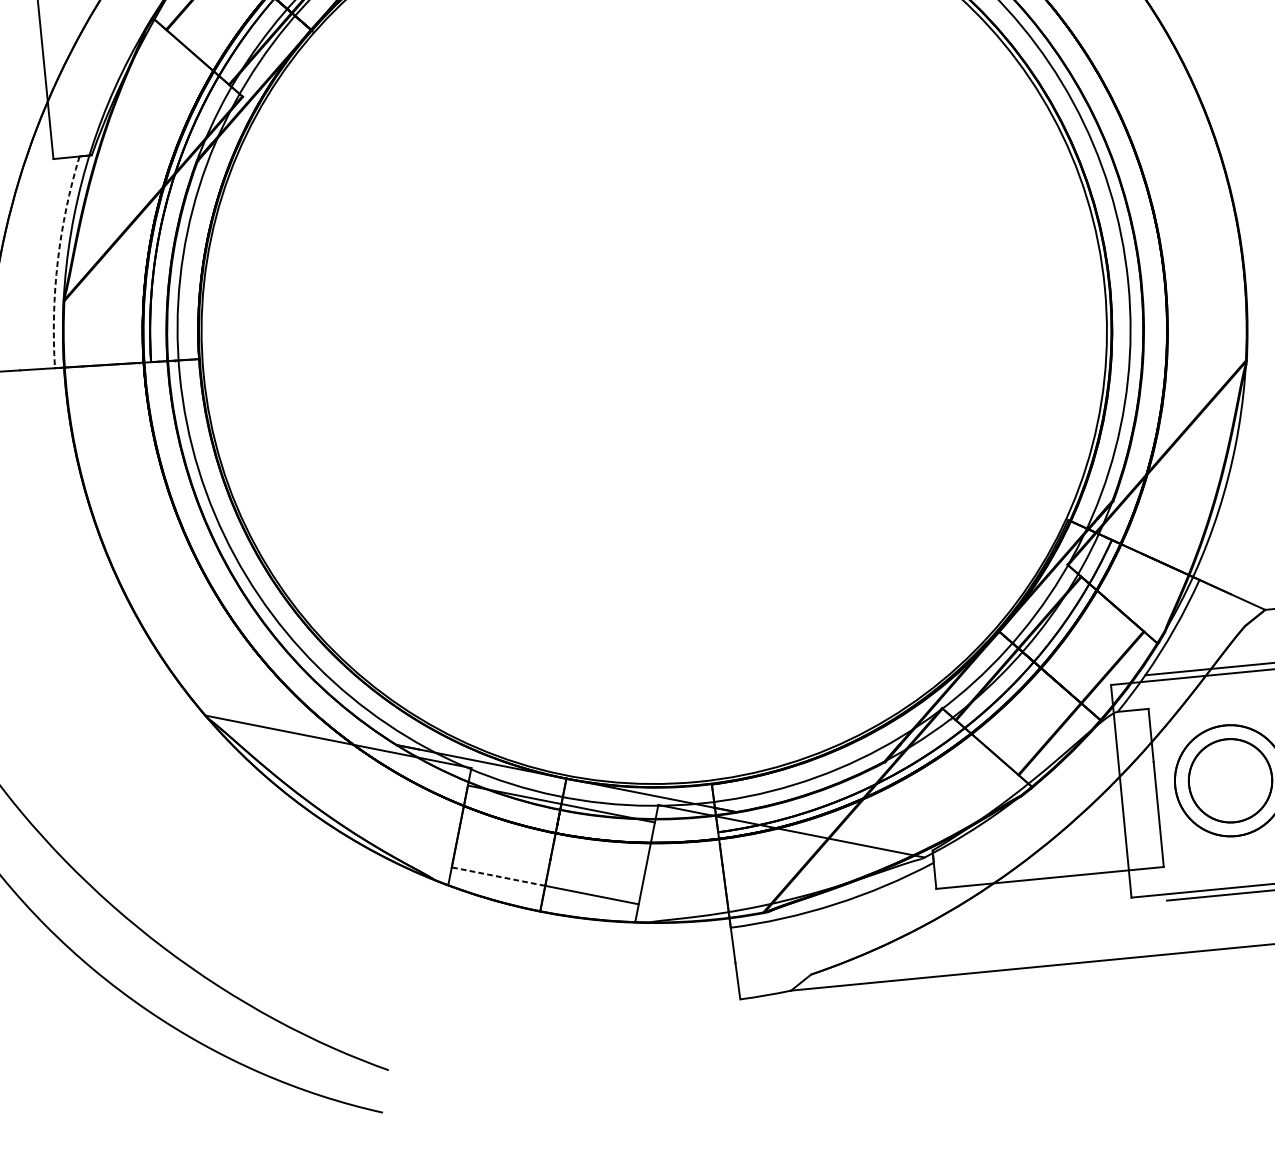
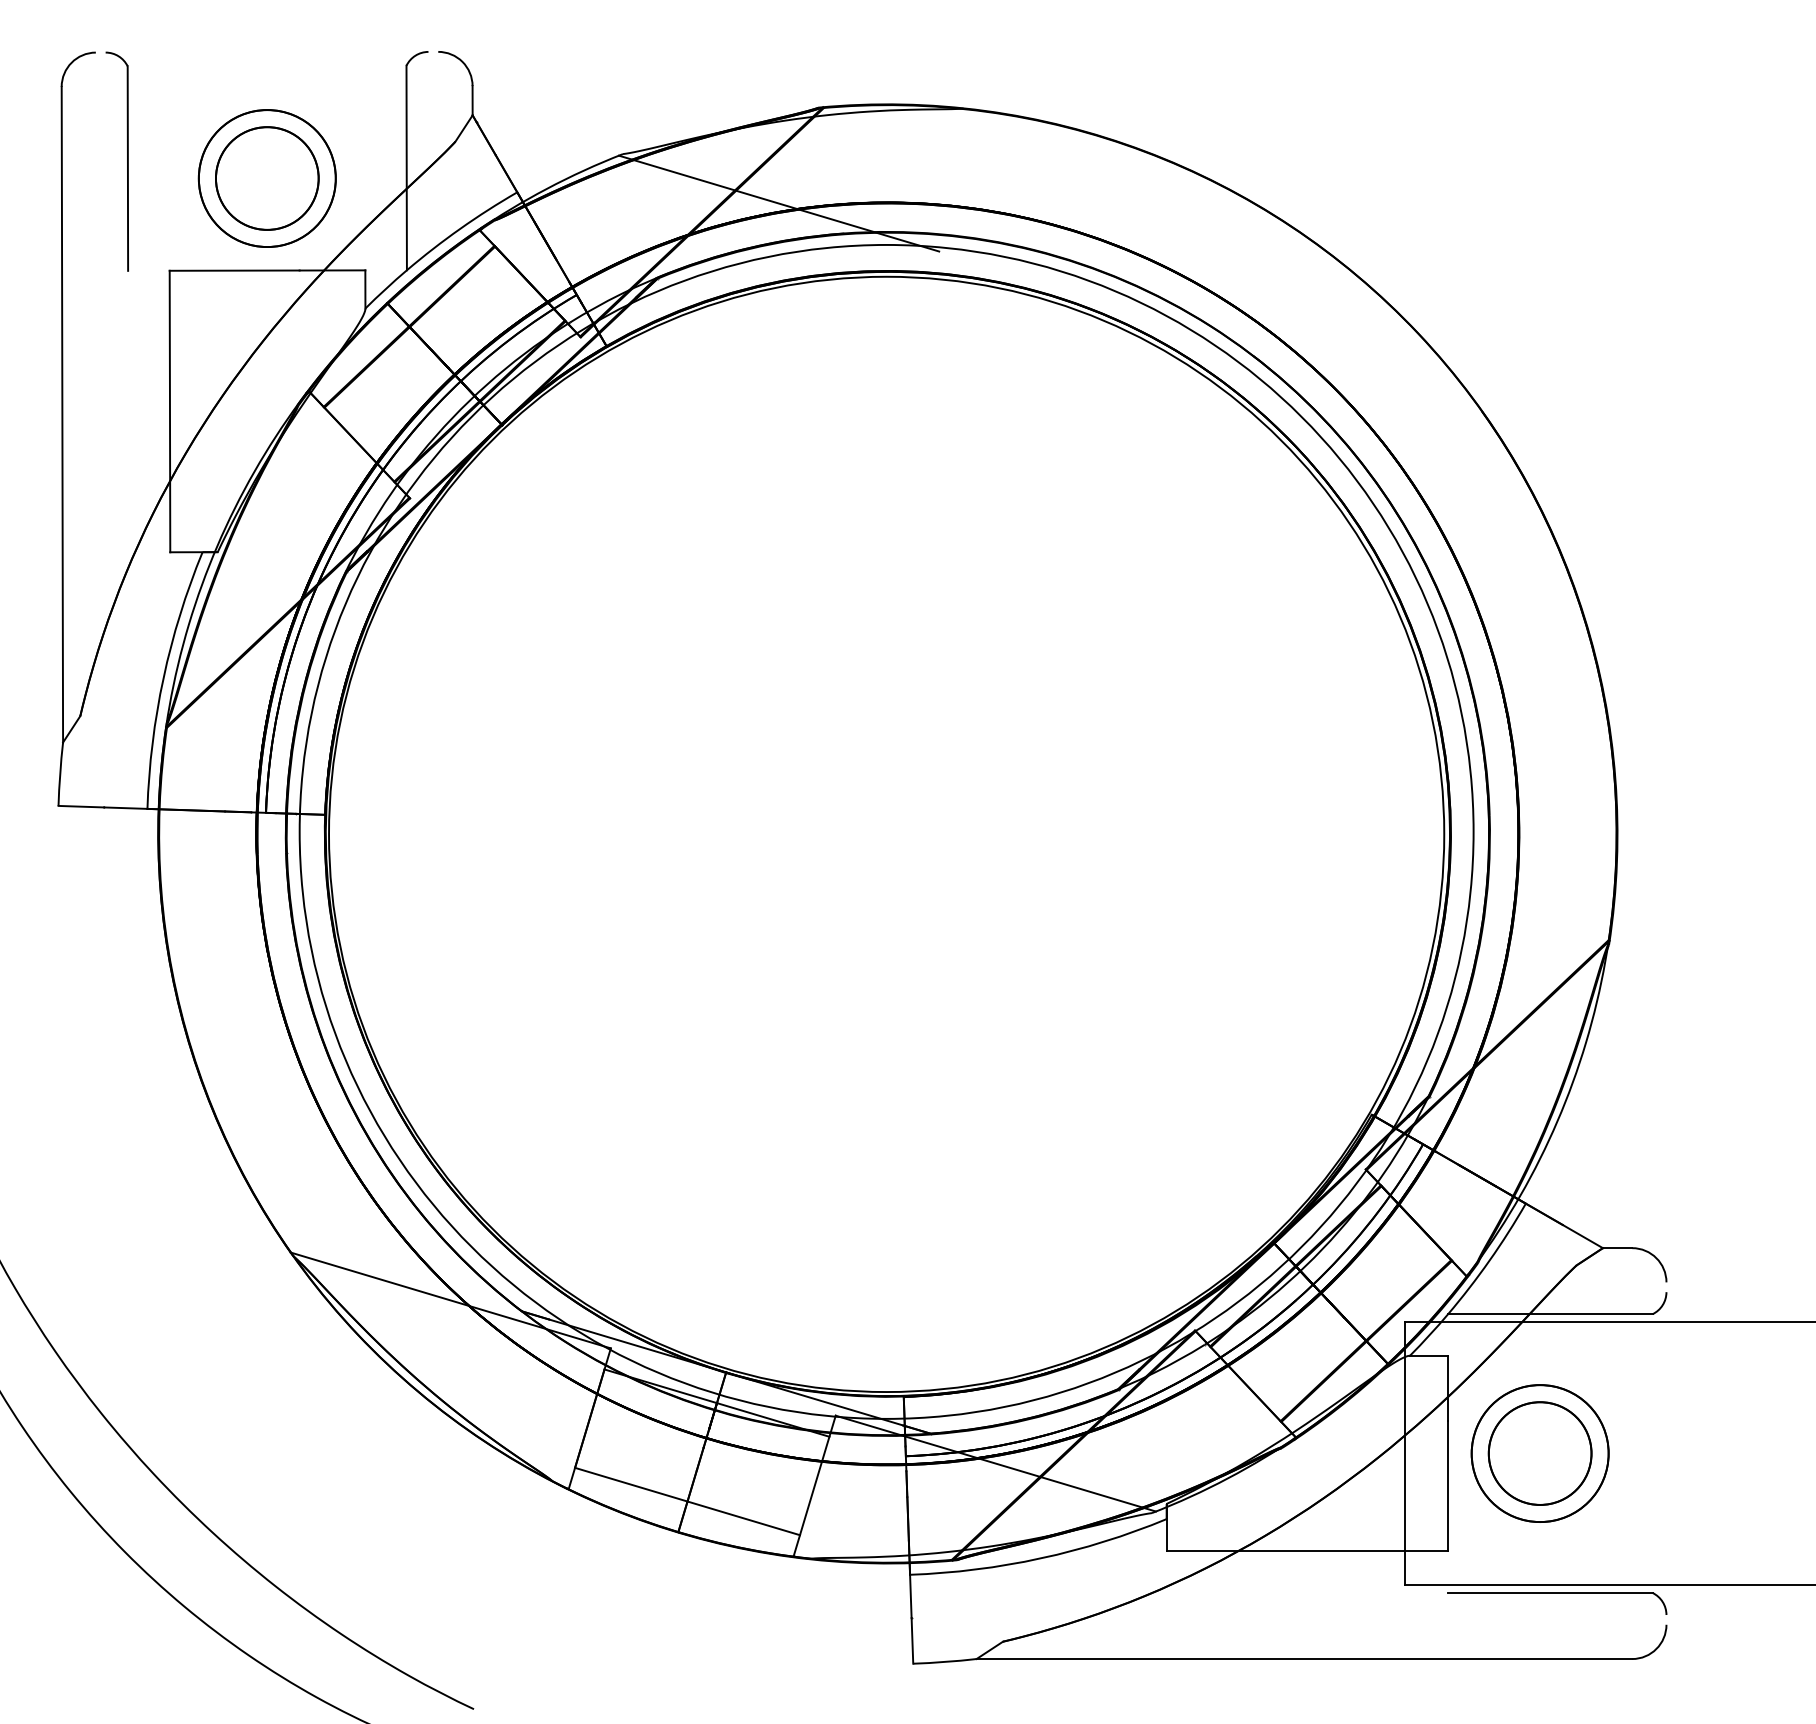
arc: (57, 261) -> (163, 678), dashed -> solid
line: (498, 876) -> (631, 1484), dashed -> solid

